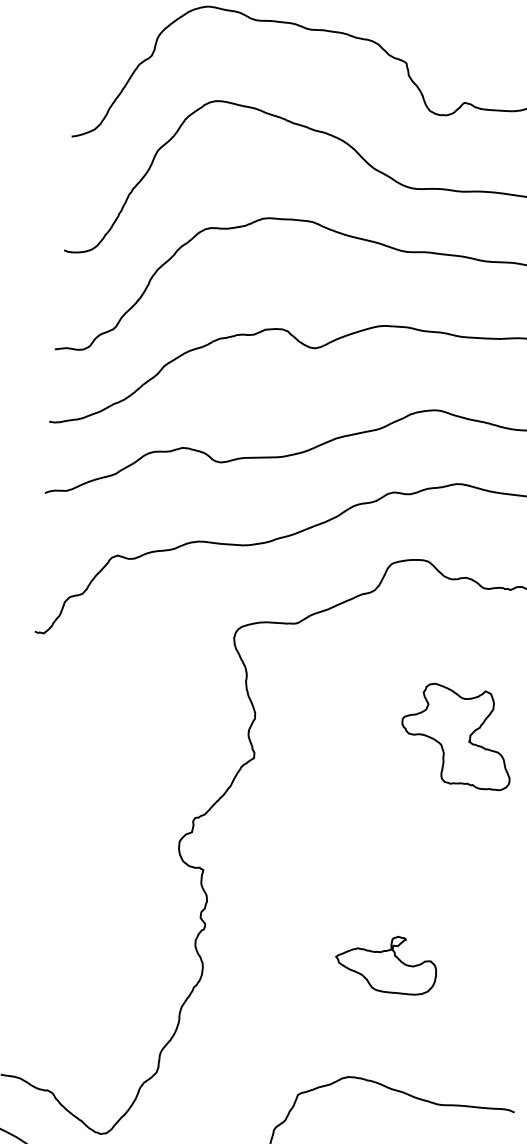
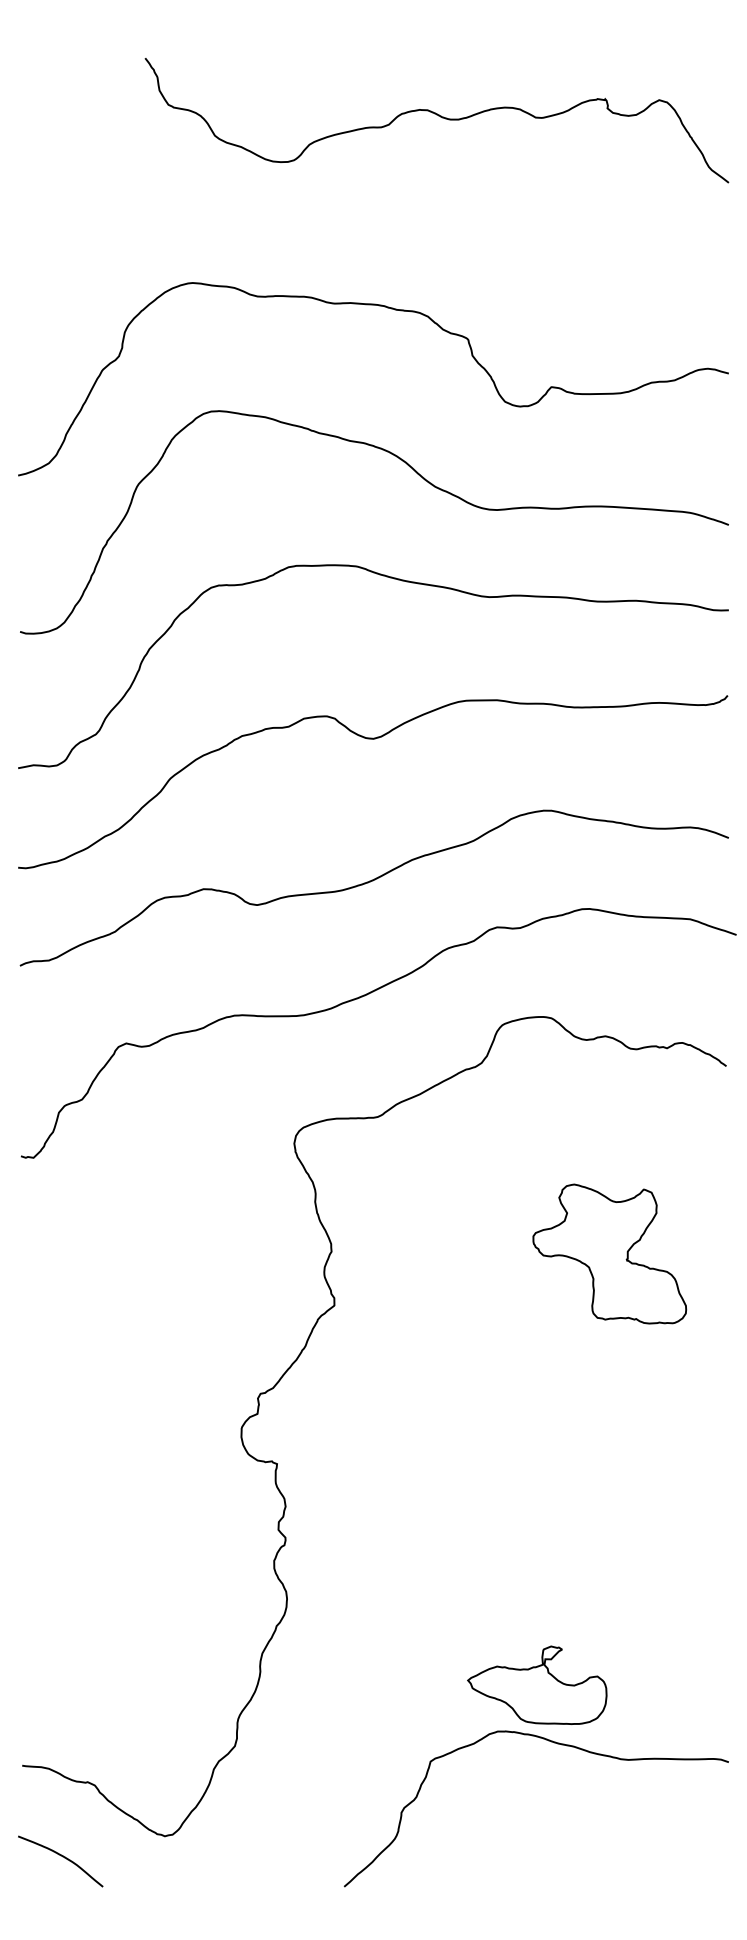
part: (386, 963) -> (537, 1684), moved

